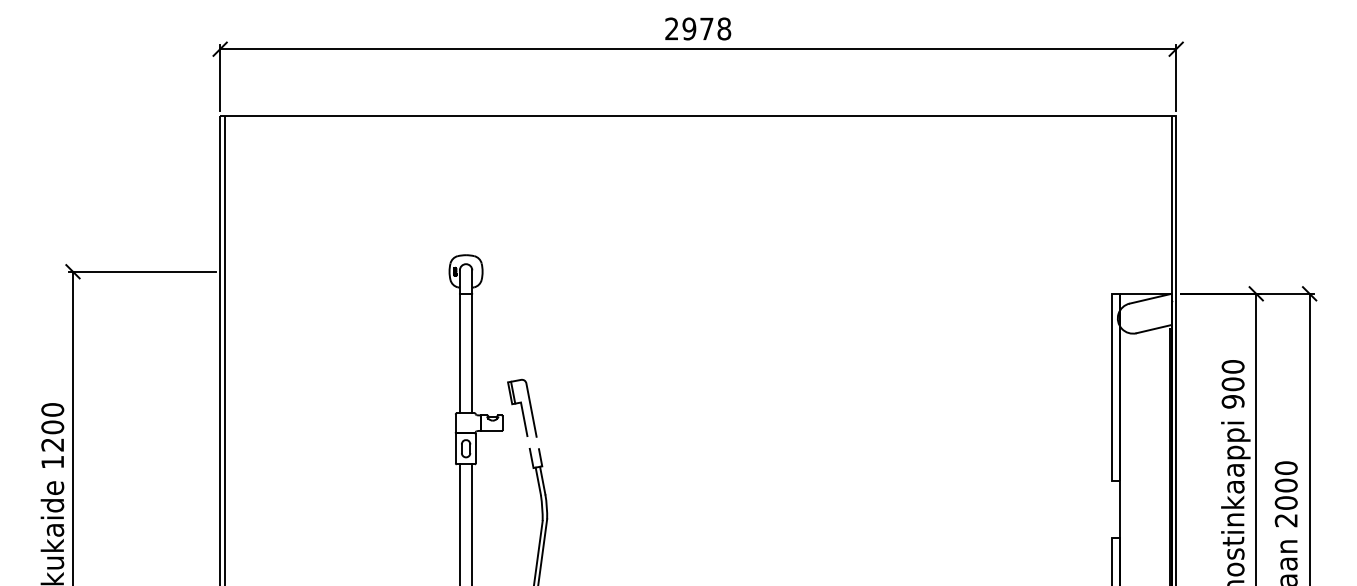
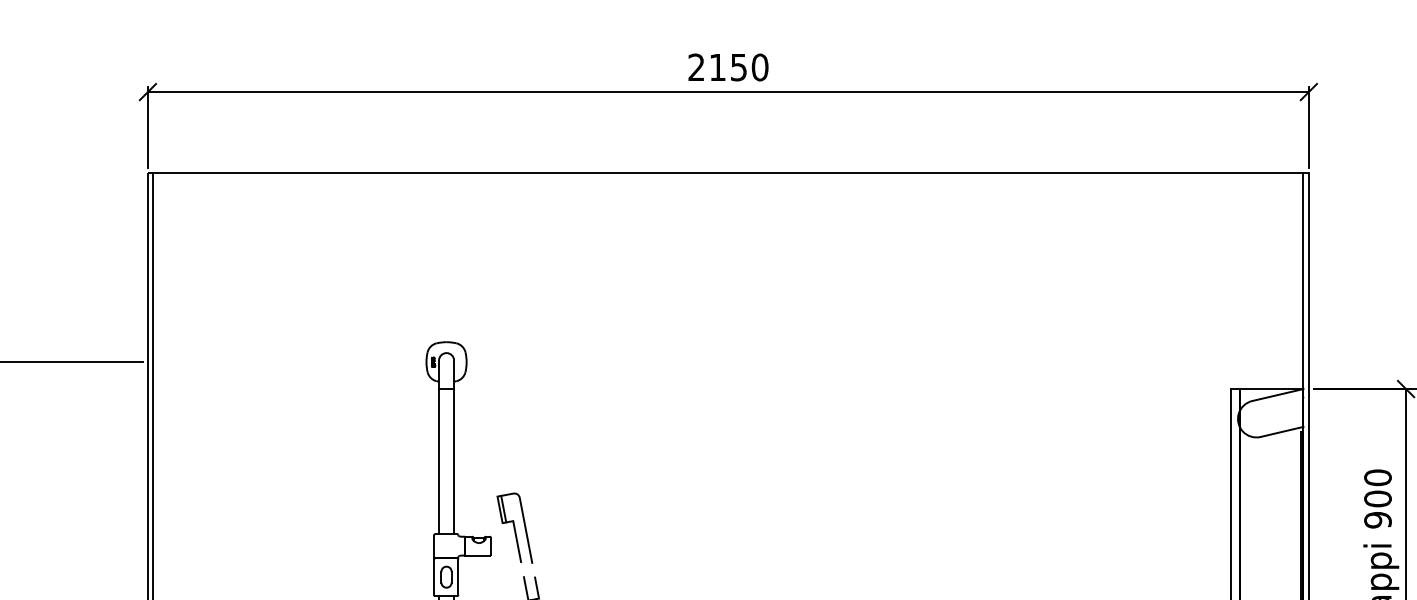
text: (706, 28) -> (738, 66), 2978 -> 2150

